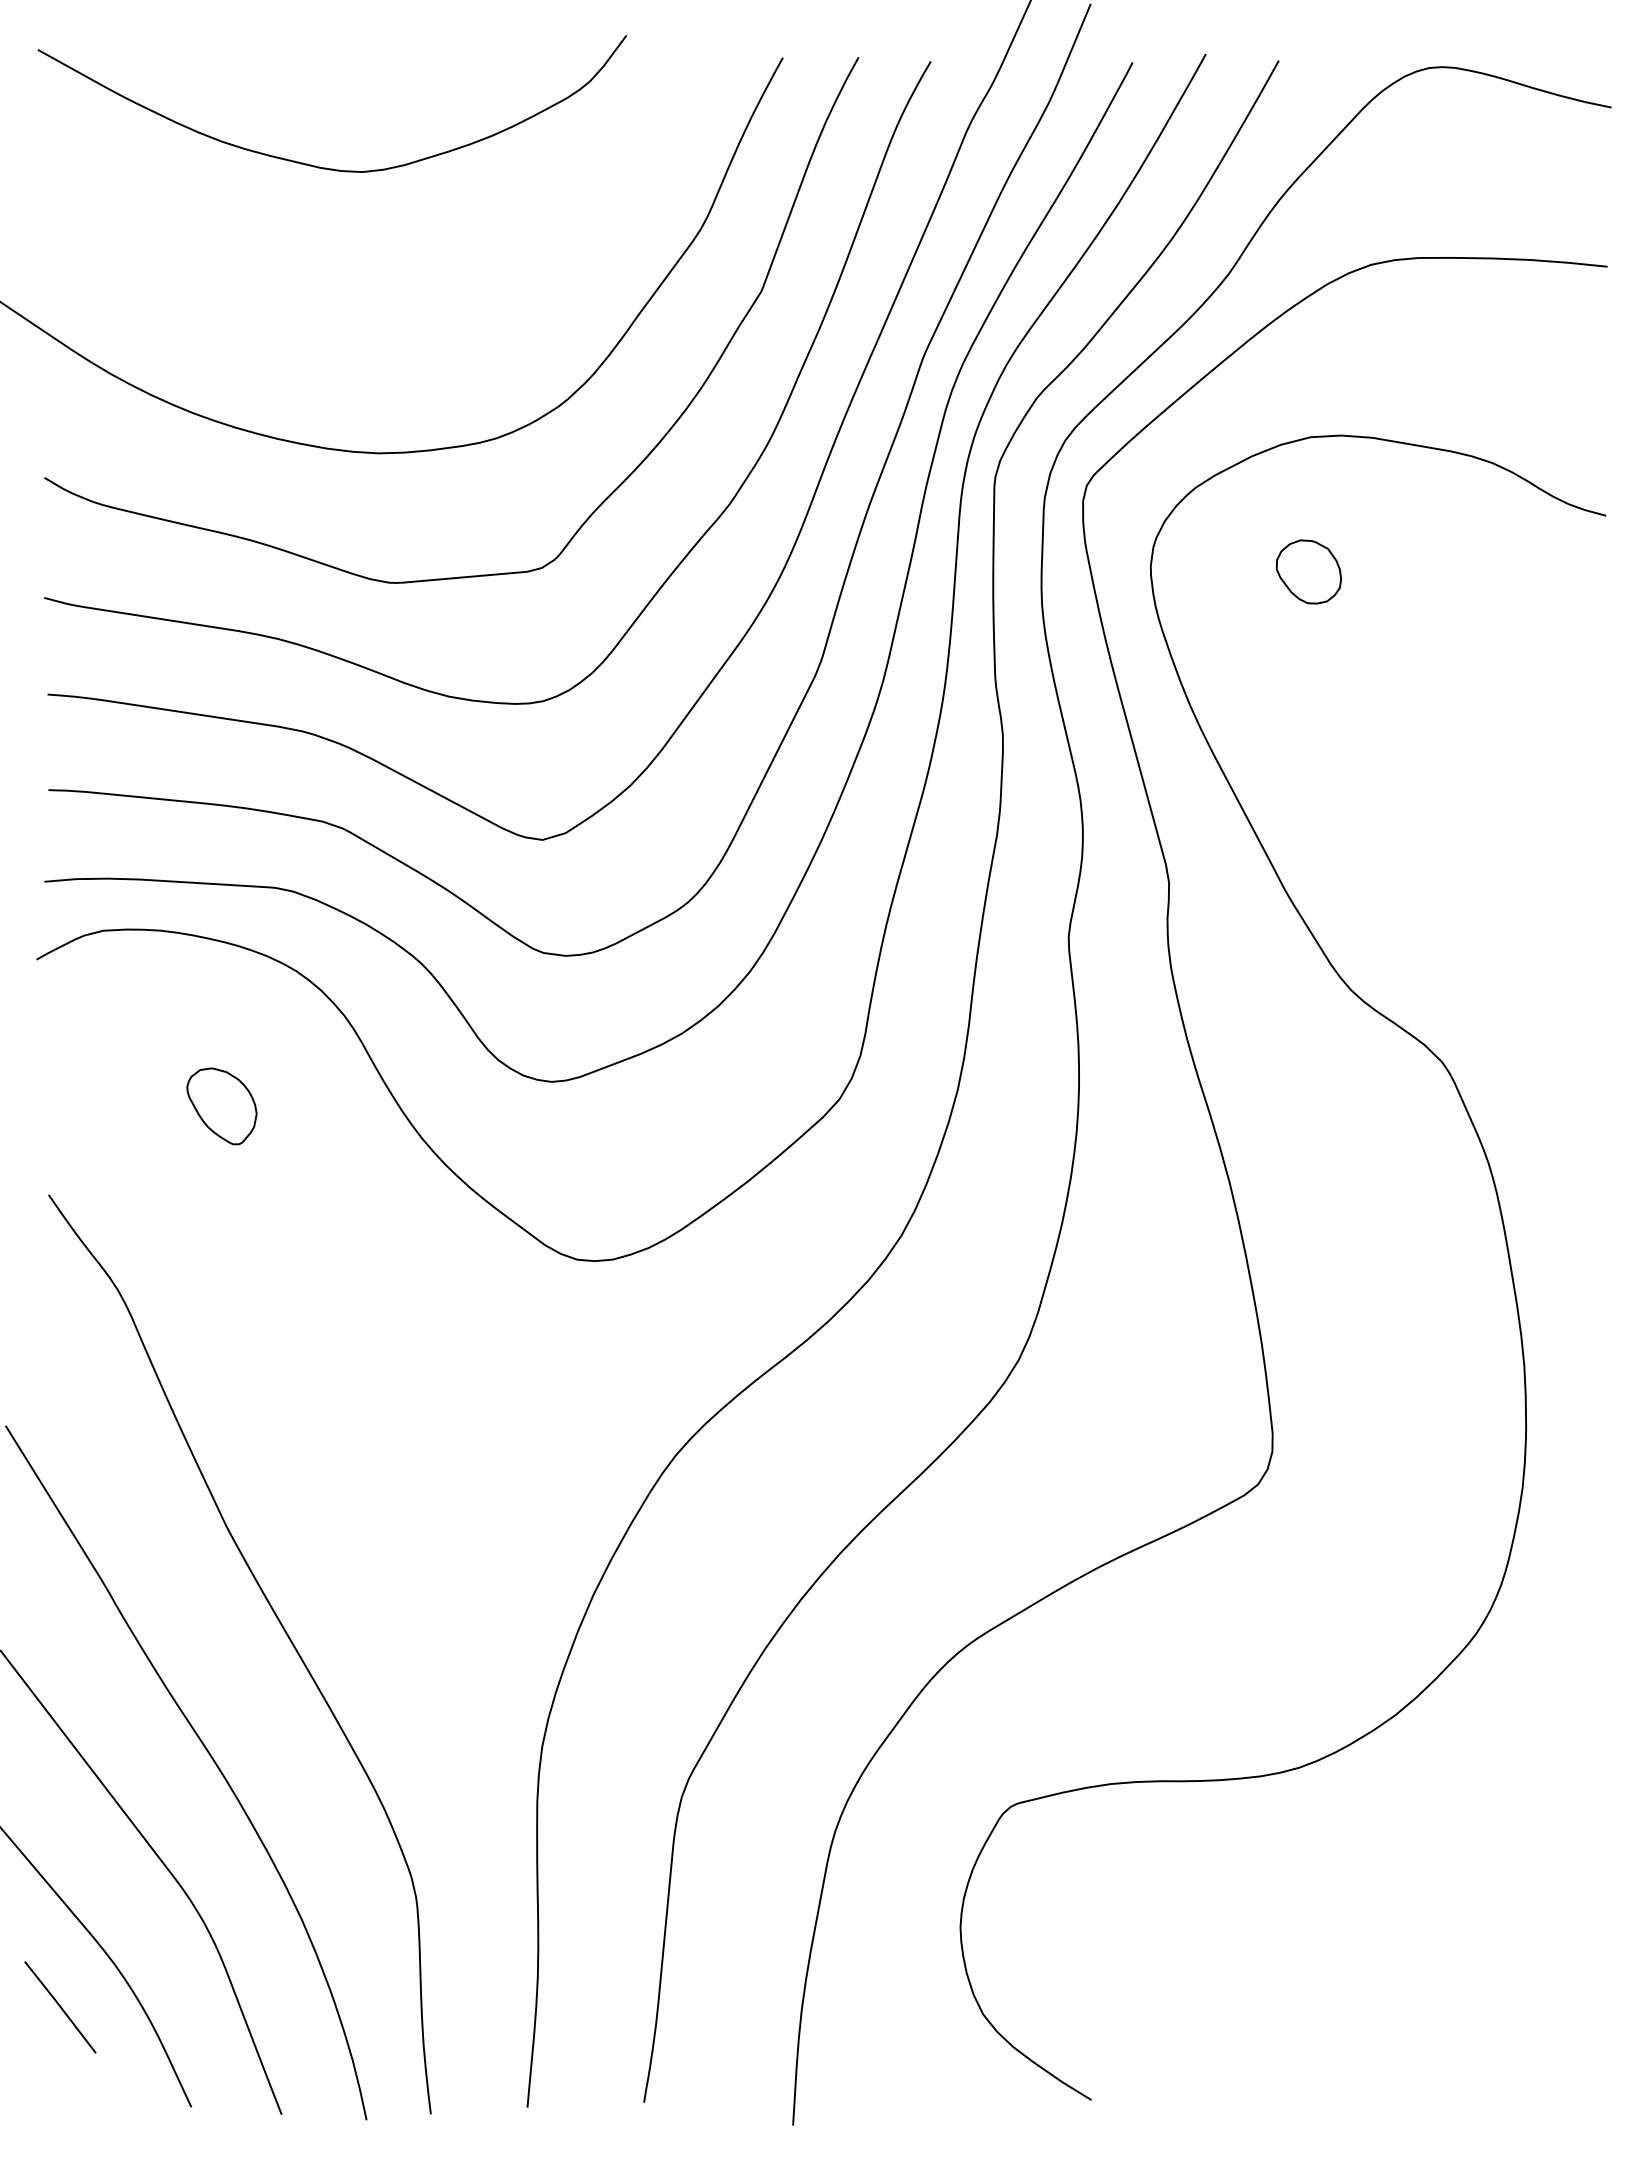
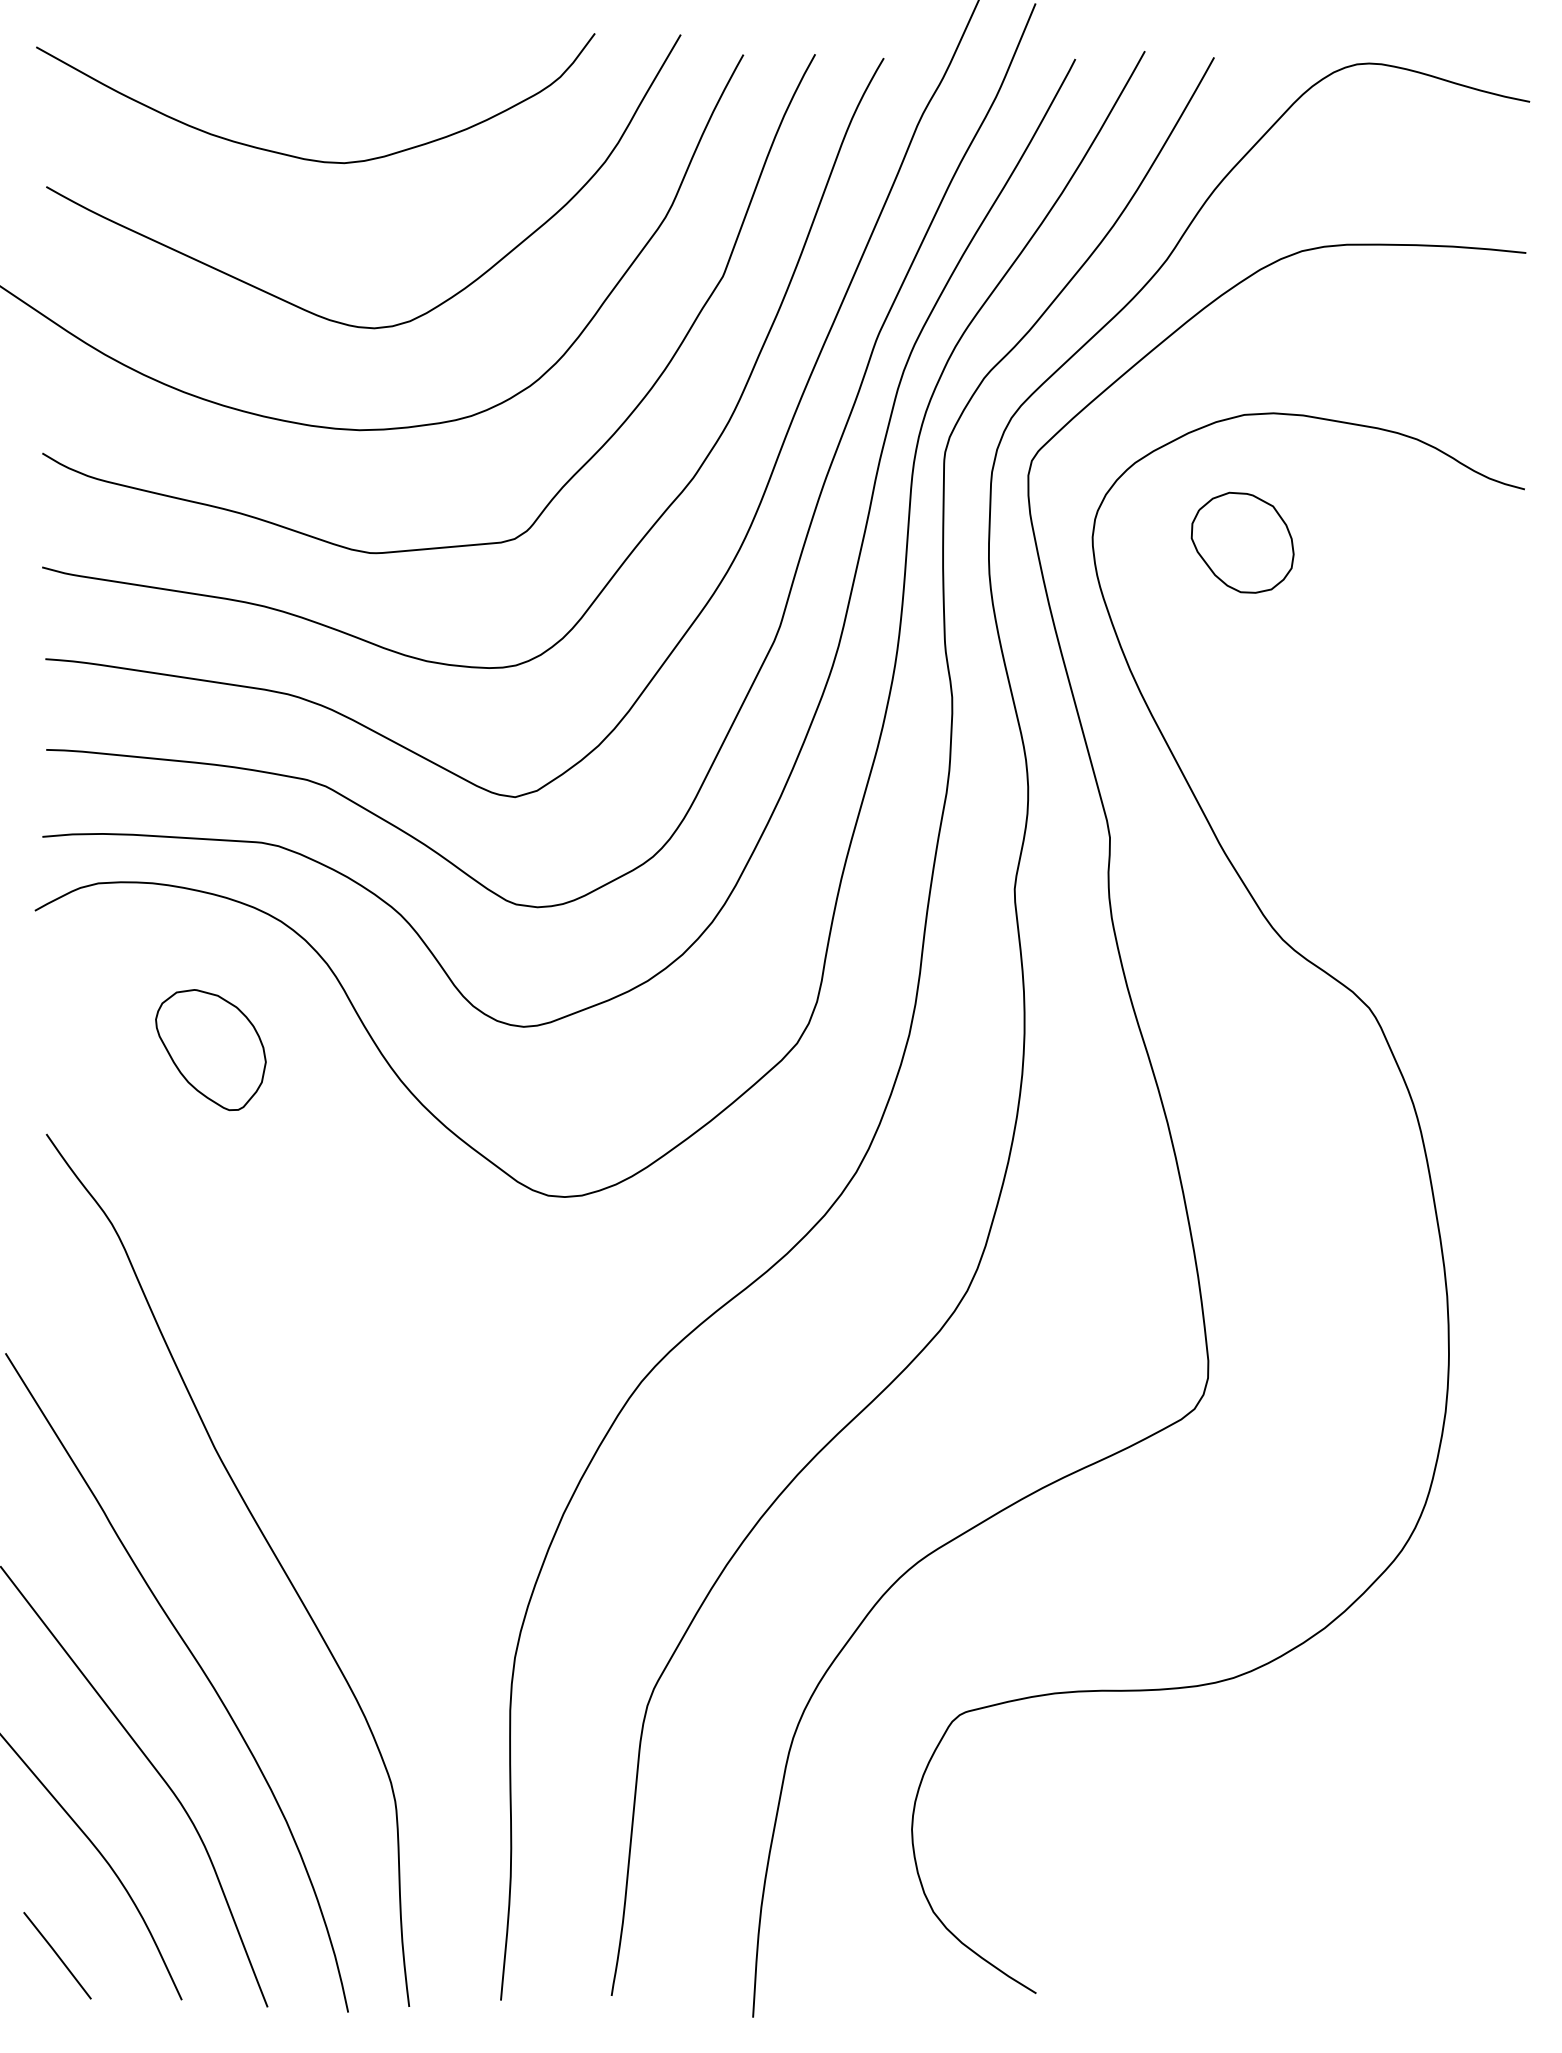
curve: (325, 327) -> (309, 310), added
part: (1308, 571) -> (1242, 542), size x1.67
part: (221, 1106) -> (210, 1050), size x1.67
line: (60, 2007) -> (57, 1955), moved

